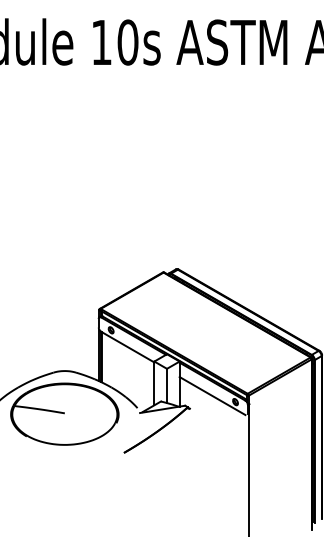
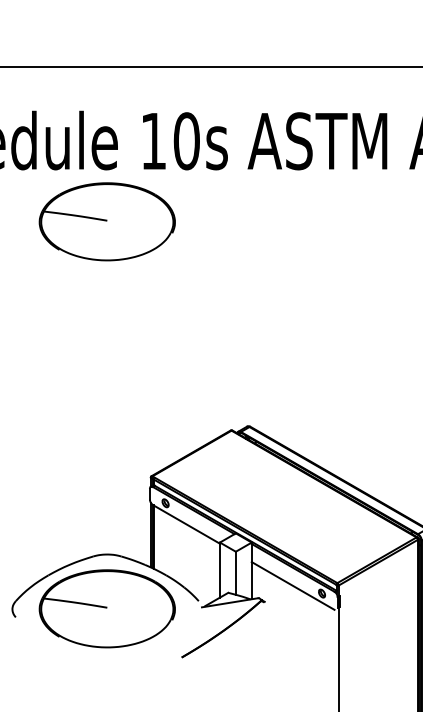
part: (64, 106) -> (106, 221), added

